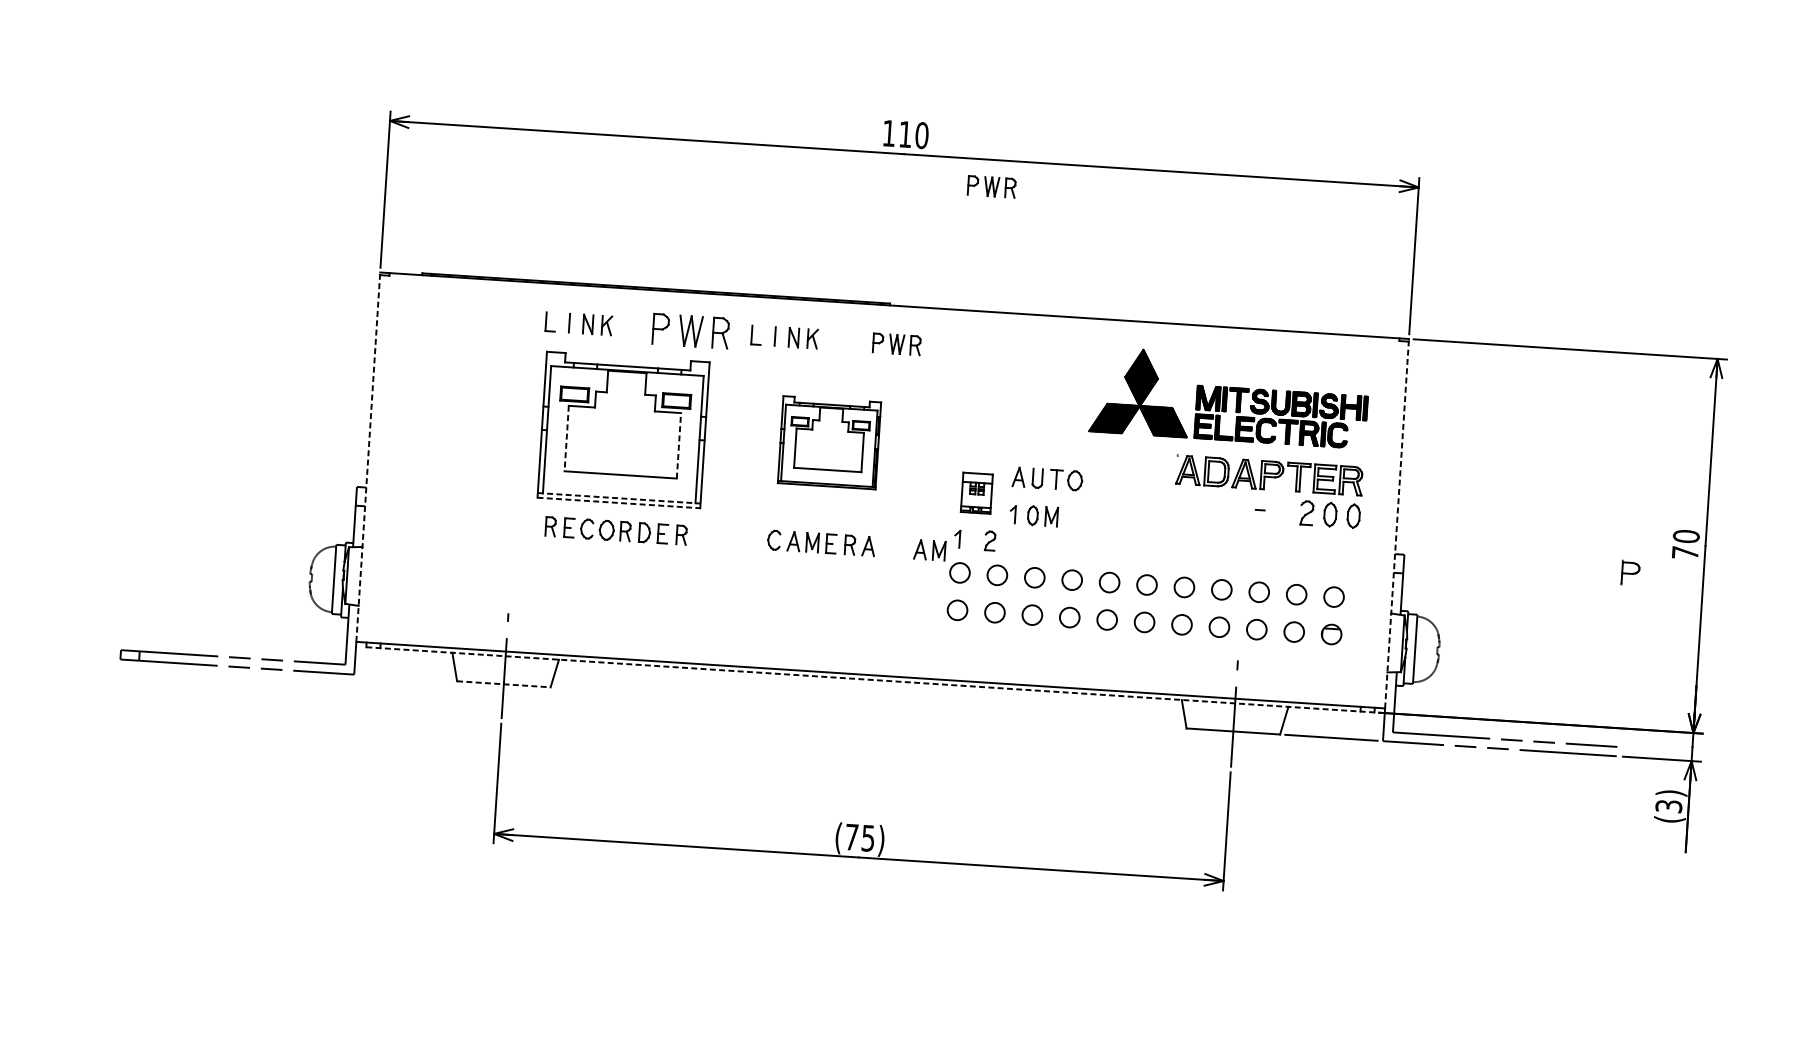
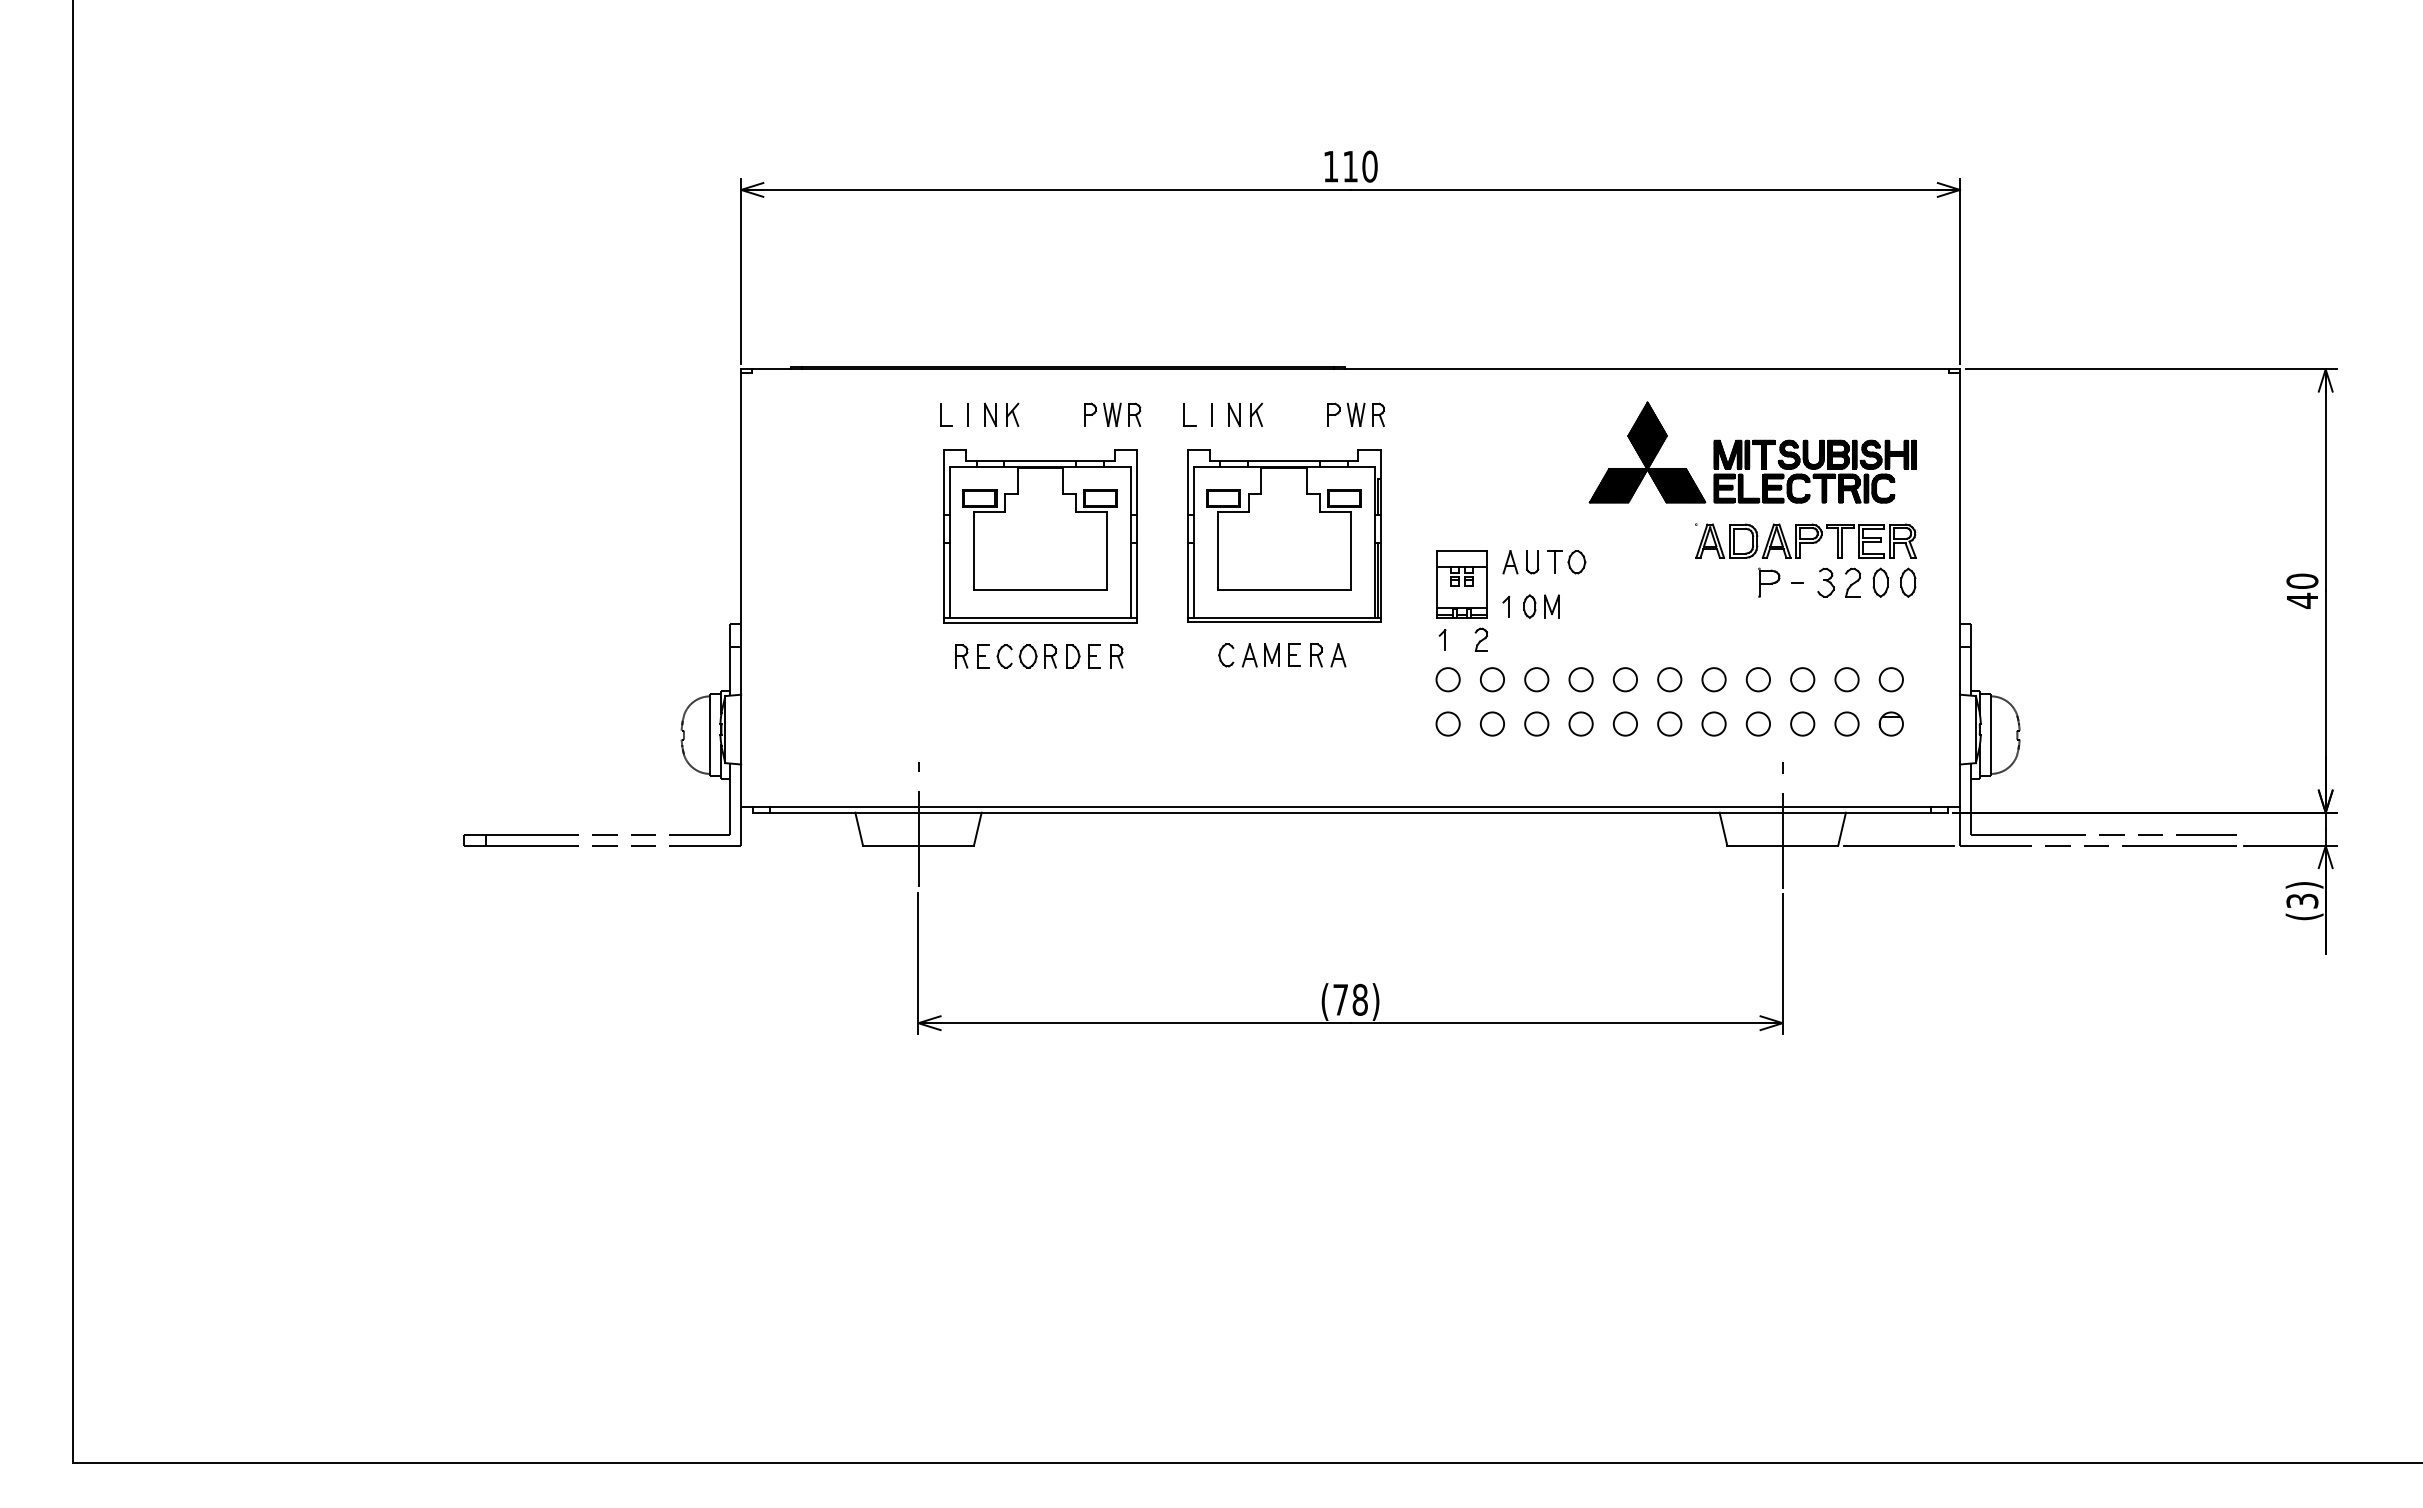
part: (991, 186) -> (1455, 221), removed
part: (691, 330) -> (1112, 414), size x0.62
line: (566, 438) -> (973, 551), dashed -> solid
part: (829, 442) -> (1284, 535), size x1.67
line: (678, 446) -> (1106, 551), dashed -> solid
line: (368, 457) -> (741, 588), dashed -> solid
part: (976, 493) -> (1461, 584), size x1.43
line: (619, 498) -> (1040, 617), dashed -> solid
line: (618, 503) -> (1040, 623), dashed -> solid
part: (1283, 511) -> (1825, 582), added
line: (1397, 523) -> (1960, 588), dashed -> solid
part: (929, 550) -> (1410, 655), removed
text: (1685, 552) -> (2302, 600), 70 -> 40
part: (1630, 572) -> (1769, 582), moved
line: (871, 679) -> (1351, 812), dashed -> solid
line: (504, 683) -> (919, 845), dashed -> solid
text: (867, 837) -> (1359, 999), (75) -> (78)

